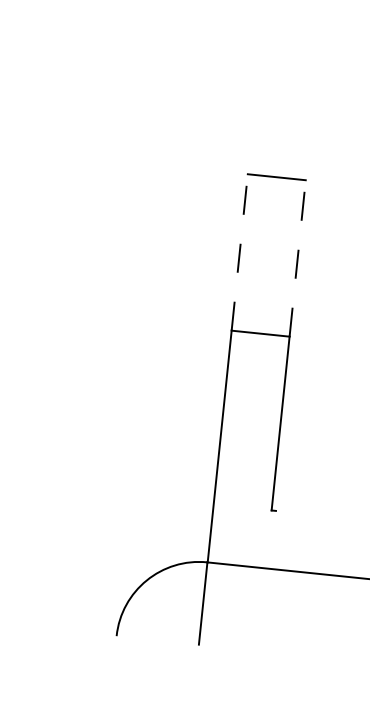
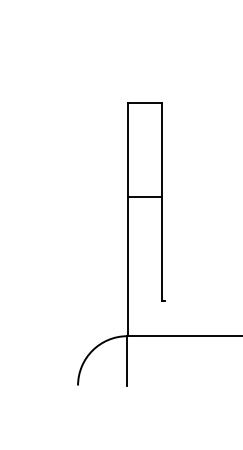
line: (239, 252) -> (127, 150), dashed -> solid
line: (297, 258) -> (162, 150), dashed -> solid

